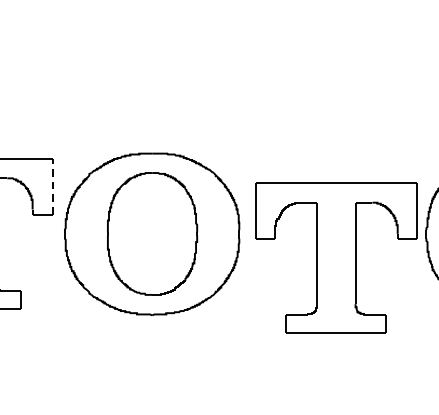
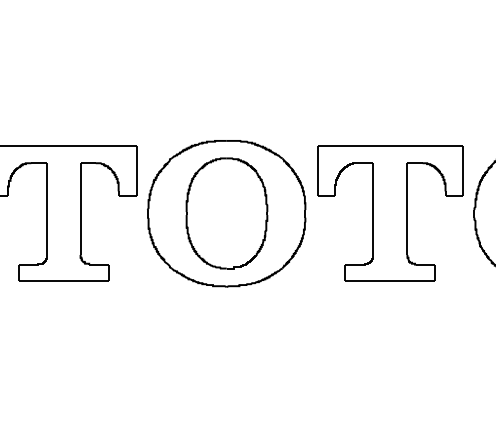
line: (52, 186) -> (136, 170), dashed -> solid
part: (336, 258) -> (390, 213), moved

